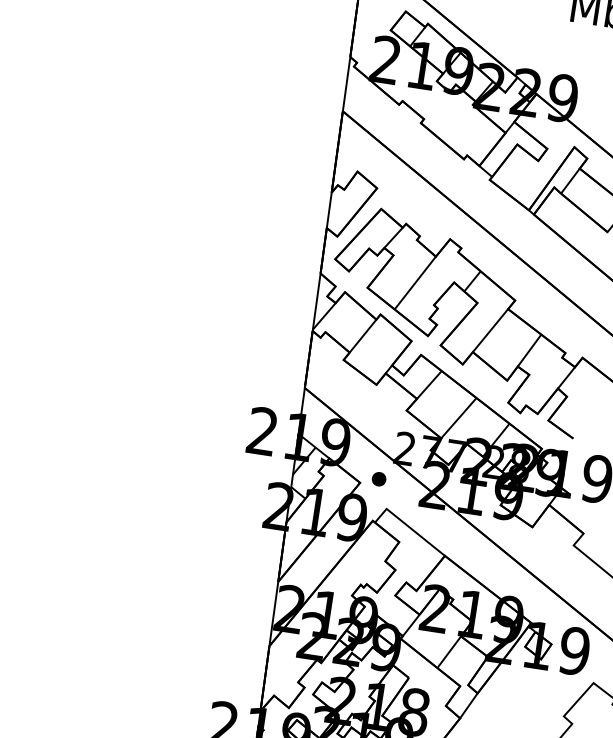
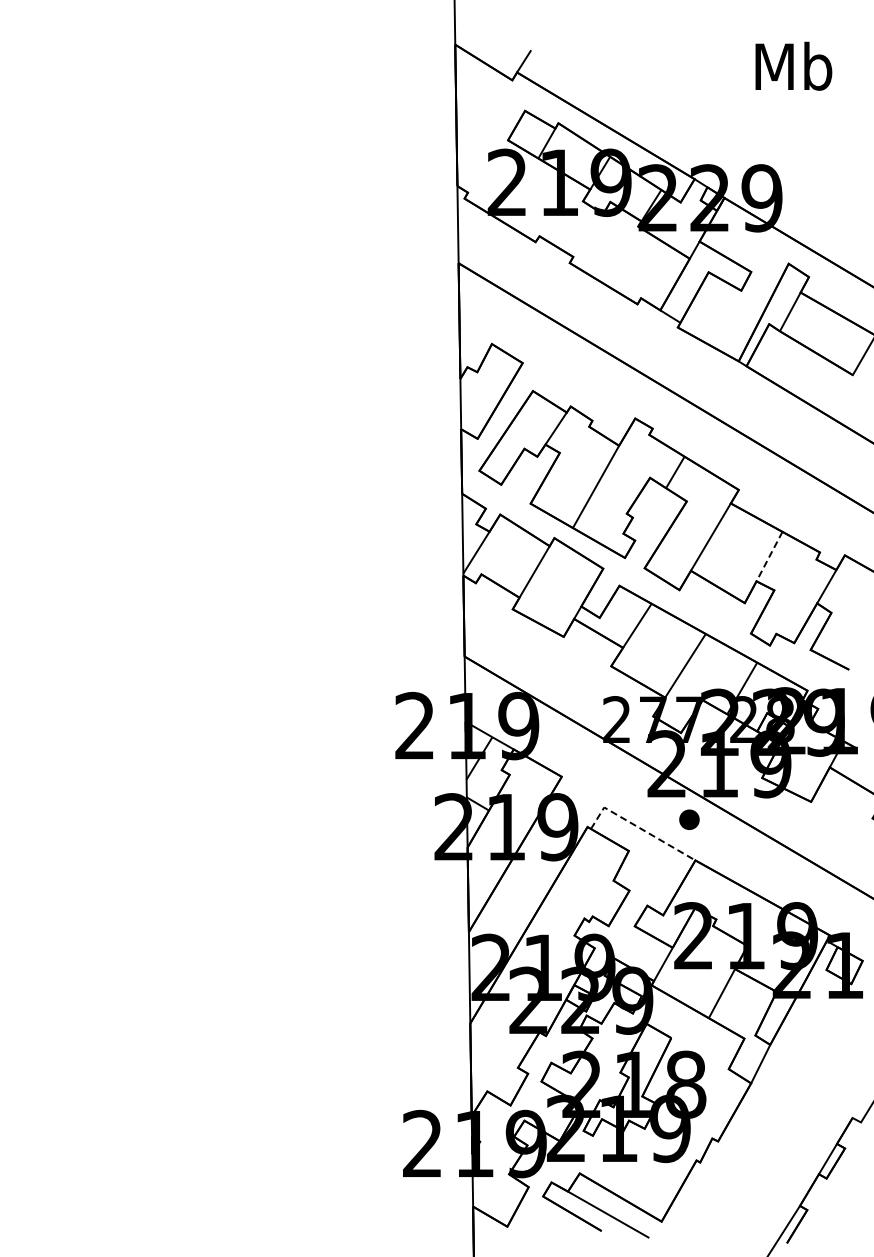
line: (529, 350) -> (769, 556), solid -> dashed
part: (379, 479) -> (689, 819), moved
line: (408, 526) -> (638, 827), solid -> dashed

